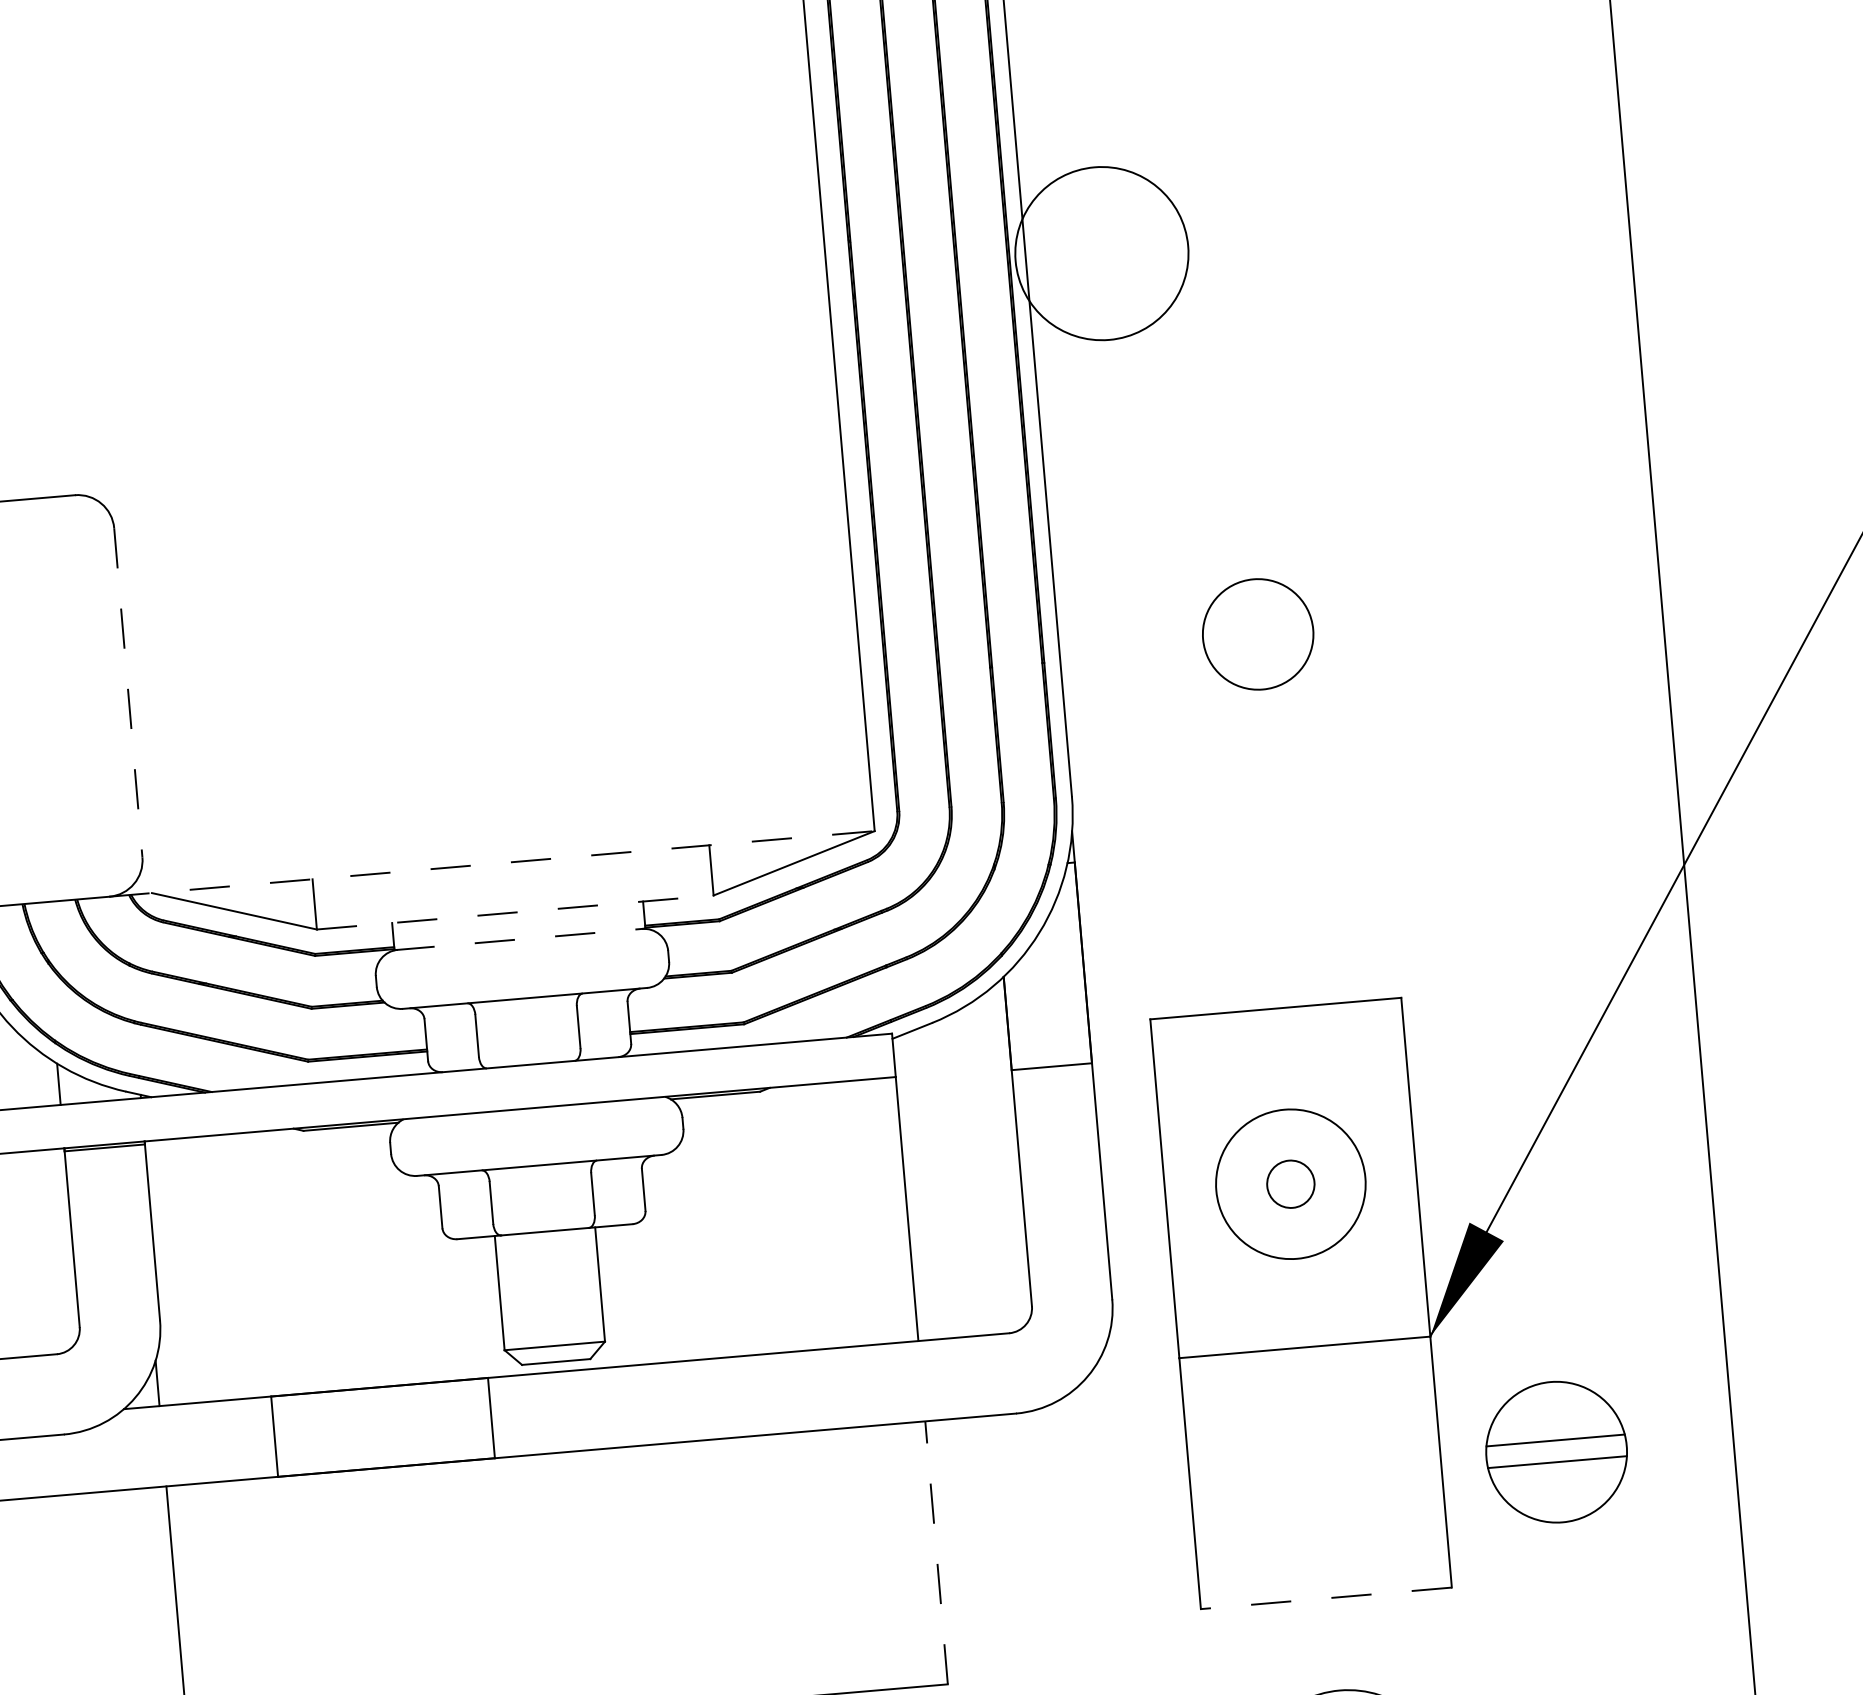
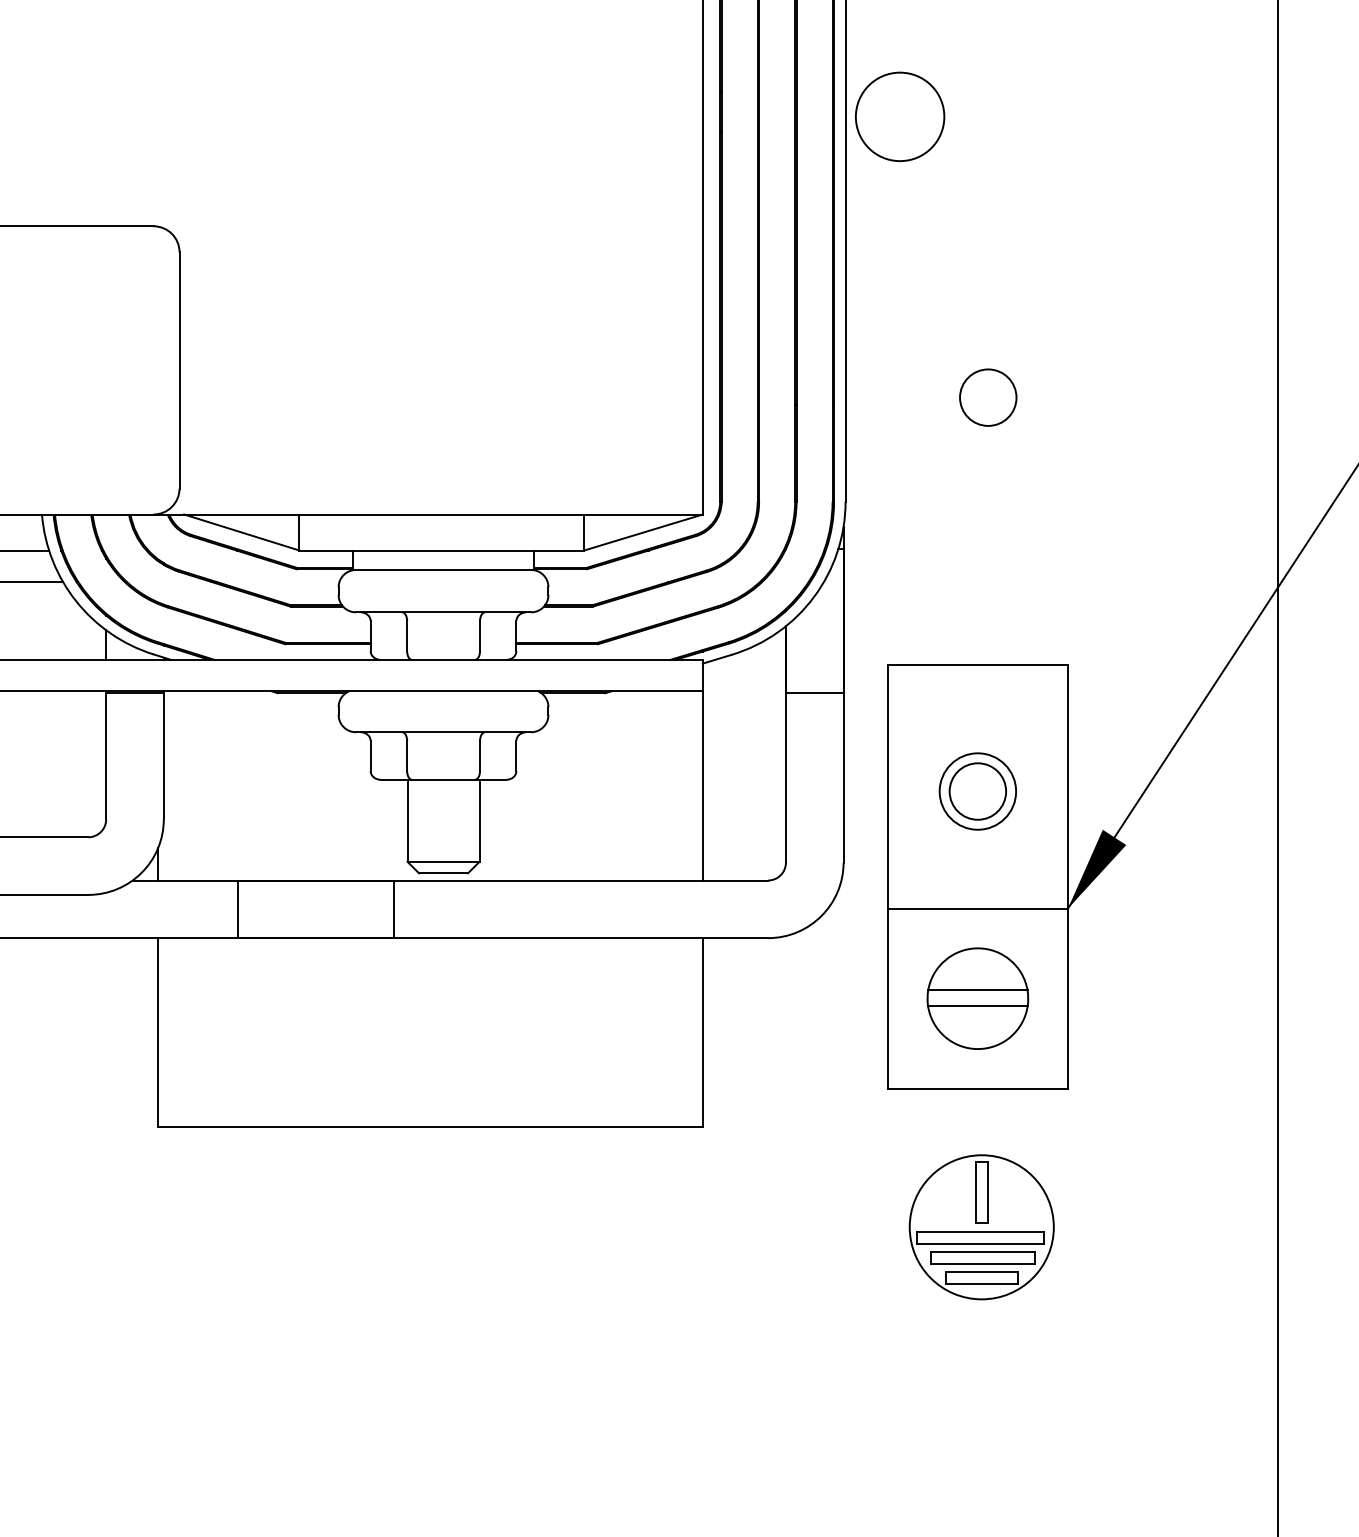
circle: (1101, 253) -> (899, 116), size x0.71
circle: (1258, 634) -> (988, 397), size x0.71
line: (128, 693) -> (179, 370), dashed -> solid
line: (492, 863) -> (428, 514), dashed -> solid
line: (516, 912) -> (442, 550), dashed -> solid
line: (521, 938) -> (444, 569), dashed -> solid
circle: (1290, 1184) -> (977, 791), size x0.71
circle: (1290, 1184) -> (977, 791), size x1.67
part: (1556, 1451) -> (977, 998), moved
line: (935, 1552) -> (702, 1032), dashed -> solid
line: (1325, 1598) -> (977, 1088), dashed -> solid

